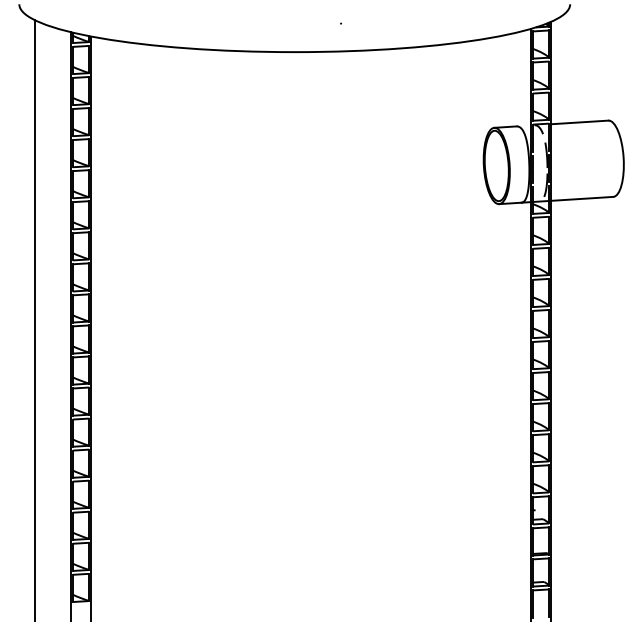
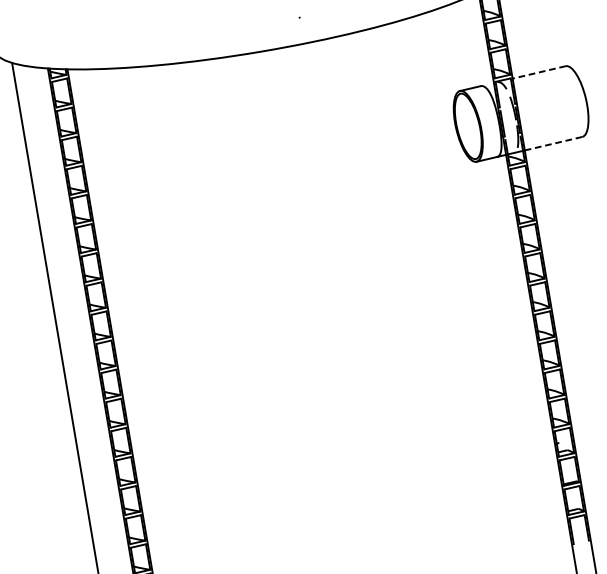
line: (579, 122) -> (538, 72), solid -> dashed
line: (582, 198) -> (553, 143), solid -> dashed

